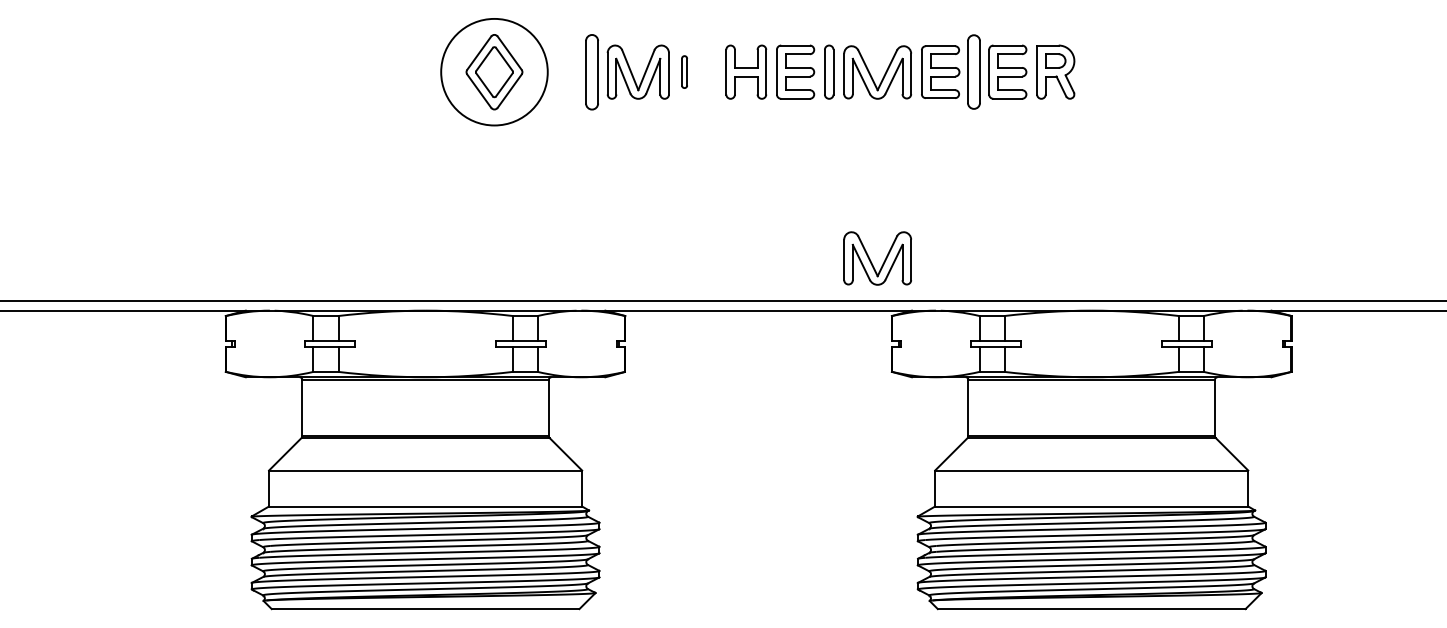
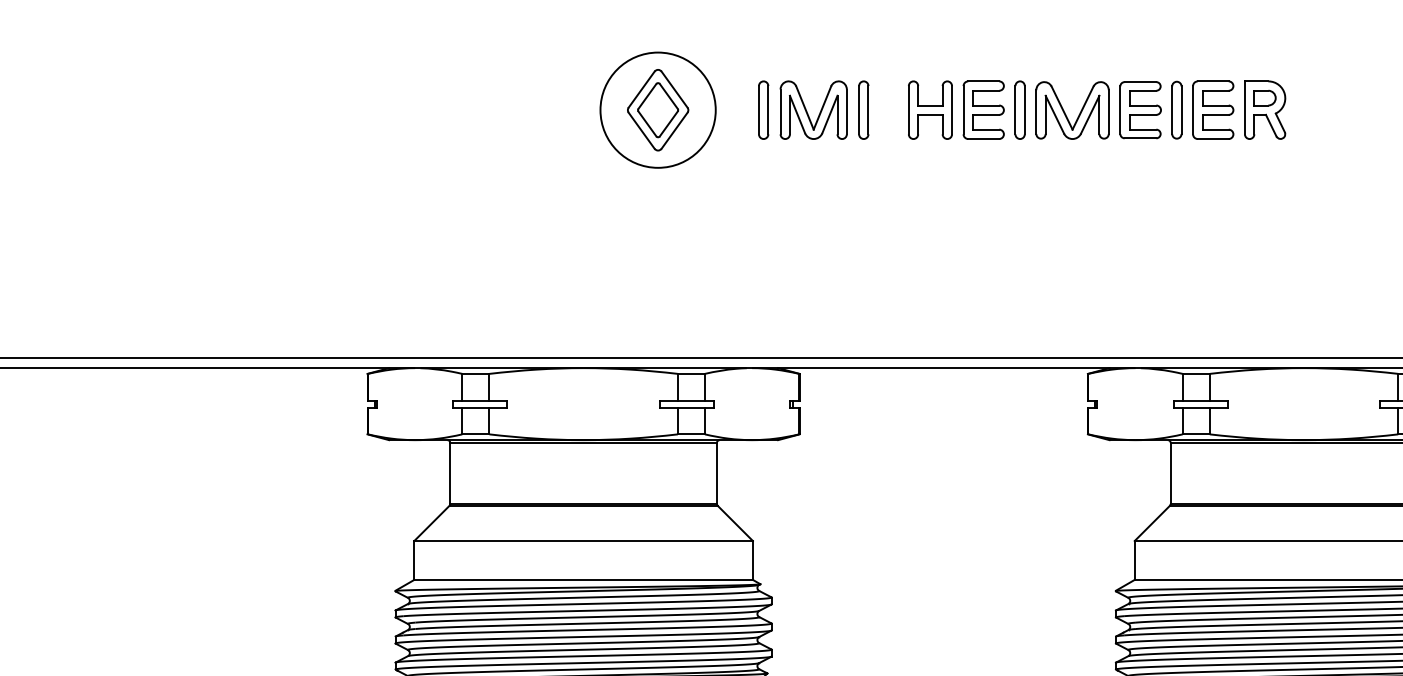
part: (591, 71) -> (763, 109), size x0.71
part: (684, 71) -> (863, 109), size x1.67
part: (974, 72) -> (1177, 110), size x0.71
part: (871, 260) -> (1065, 313), removed

